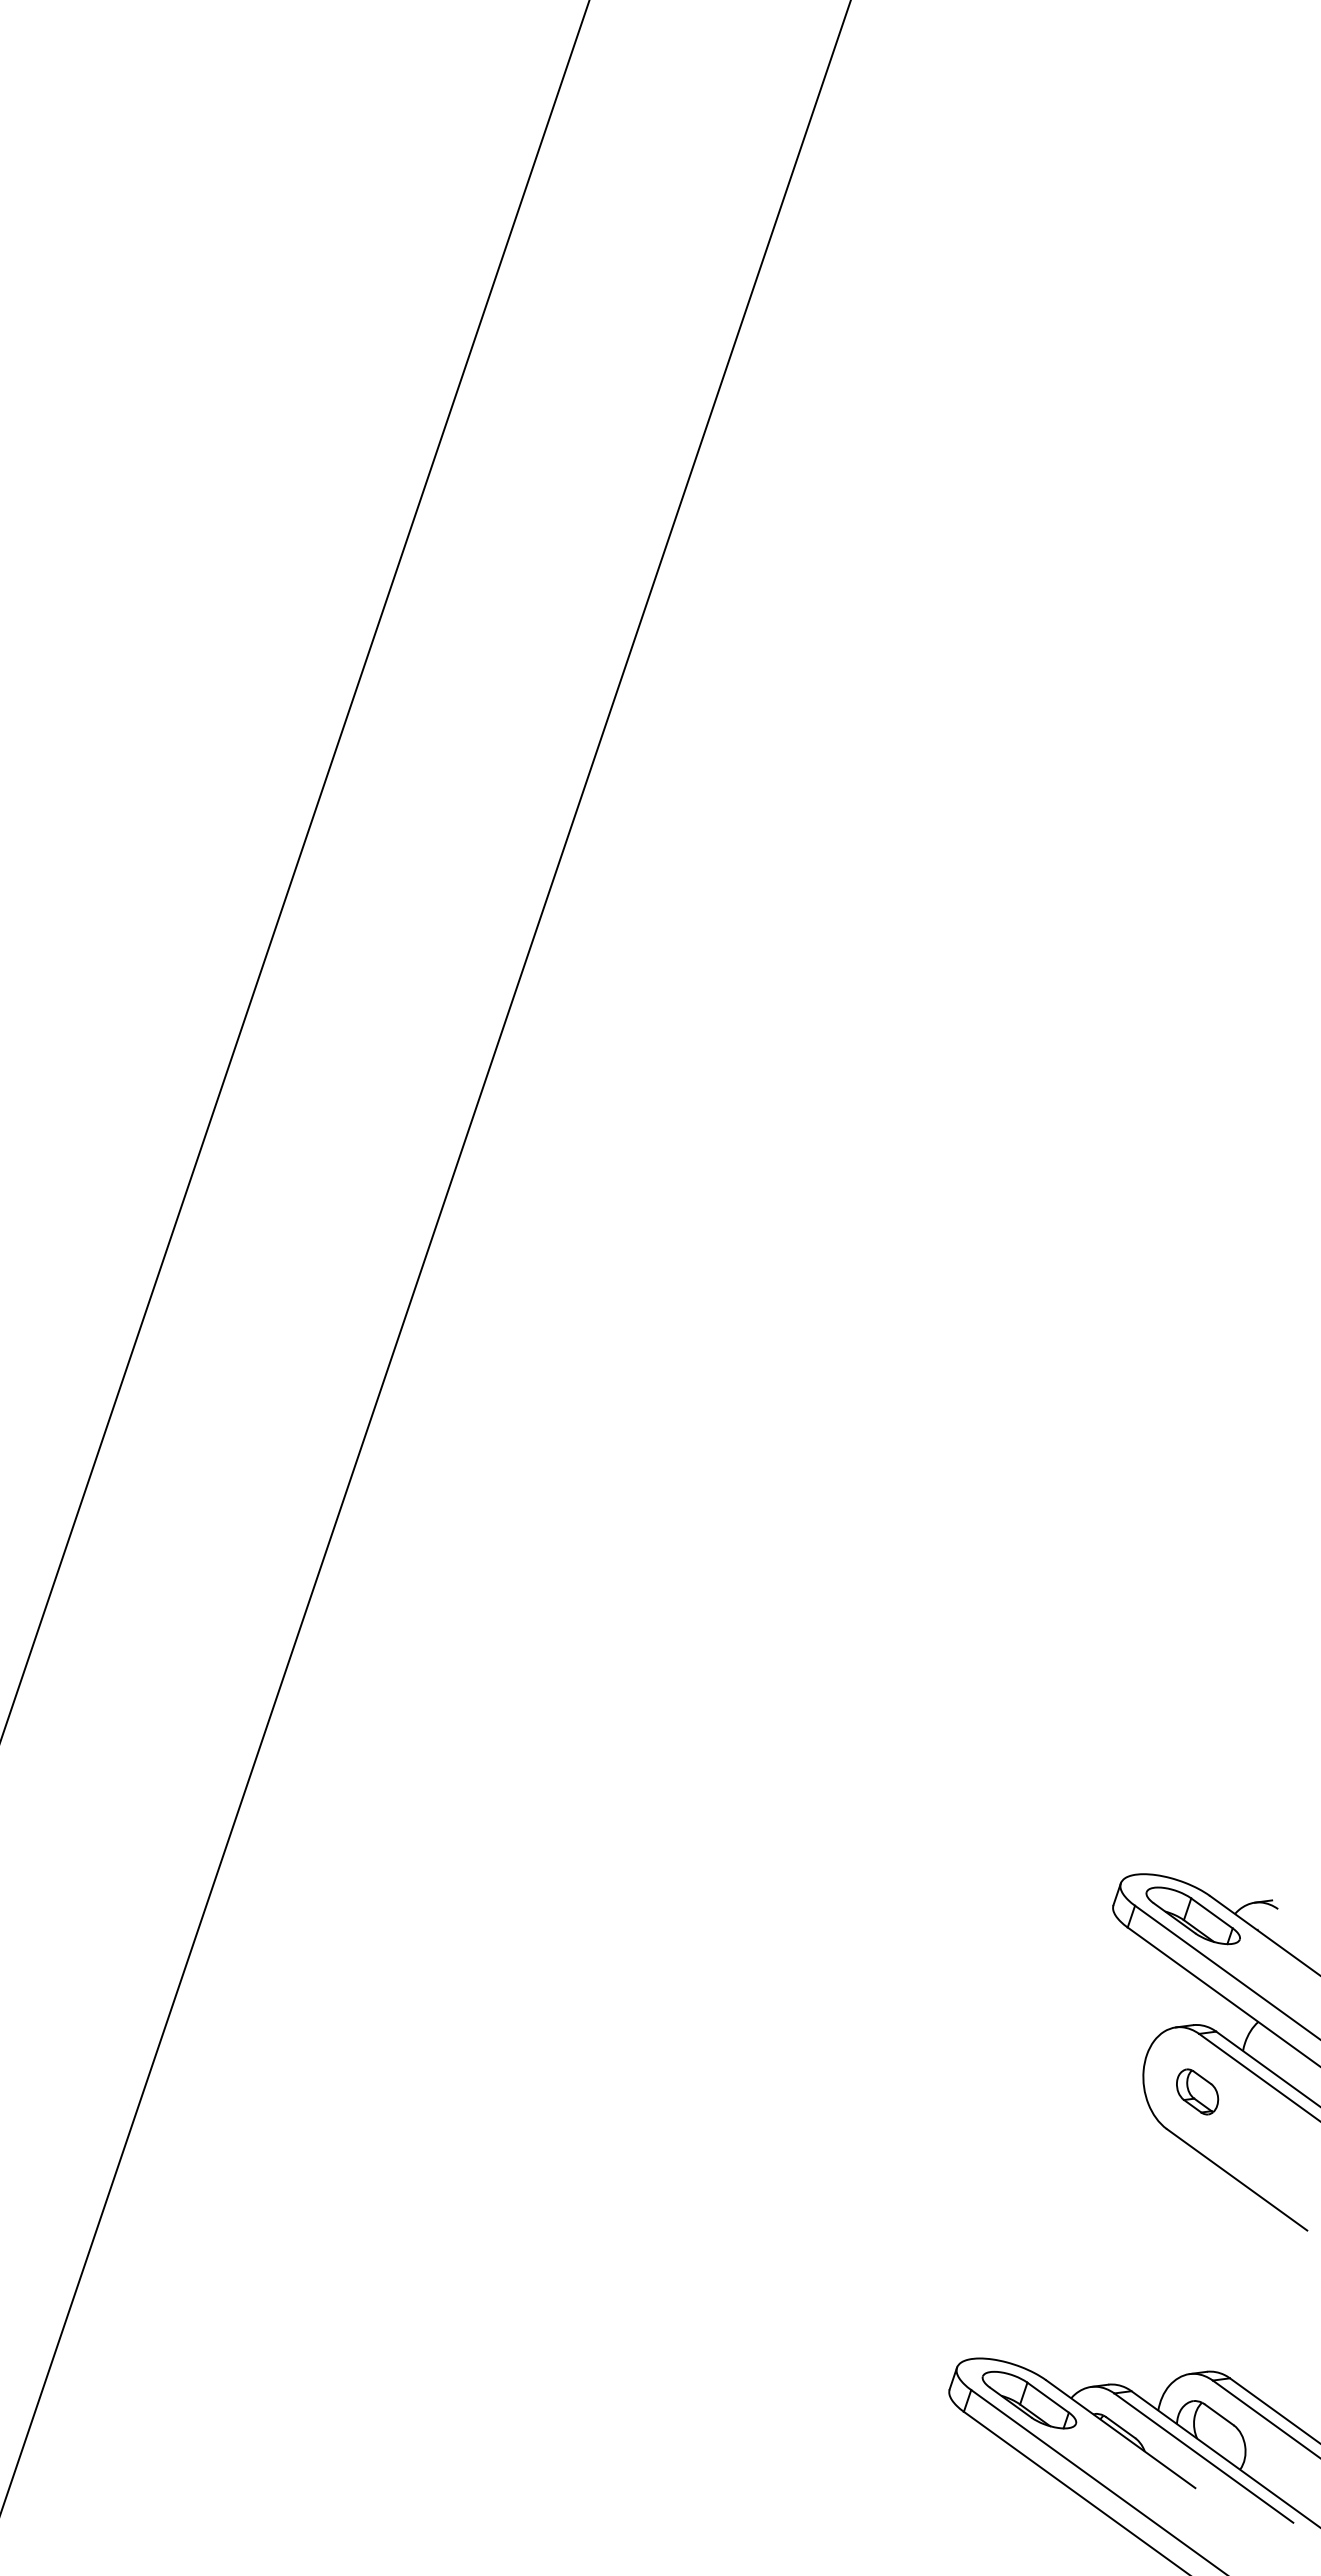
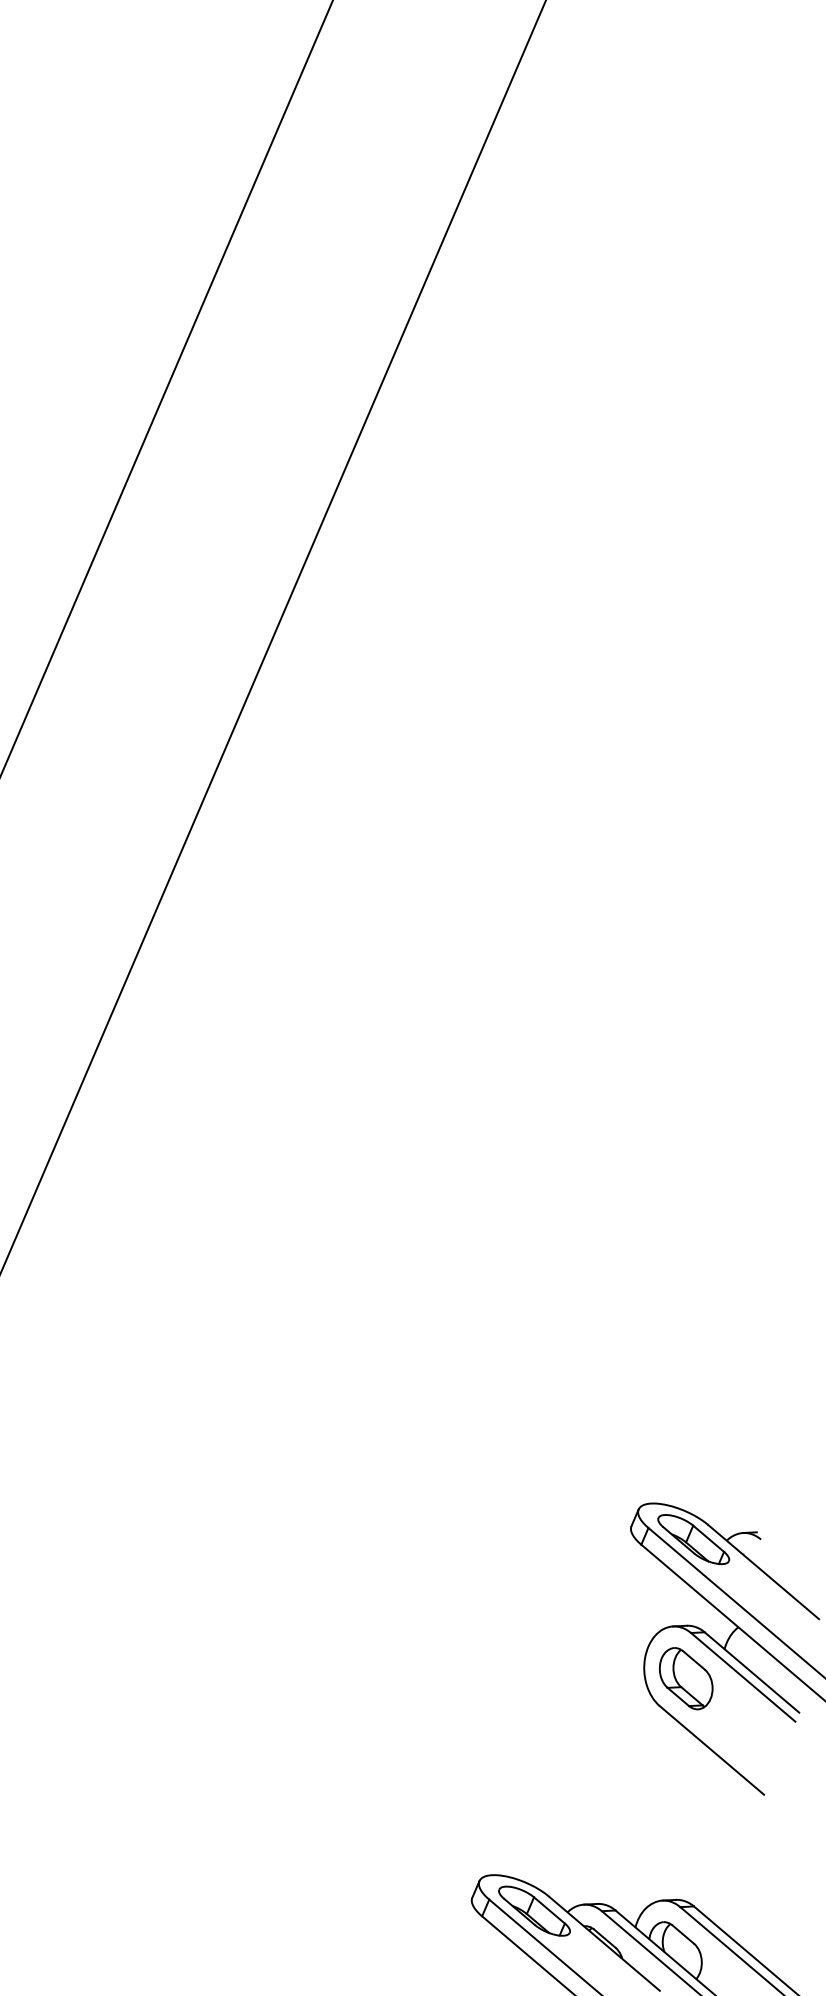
part: (1197, 2091) -> (686, 1678), size x1.67

